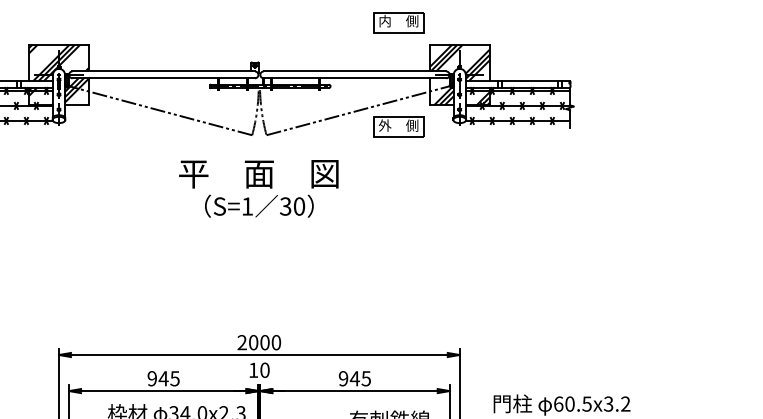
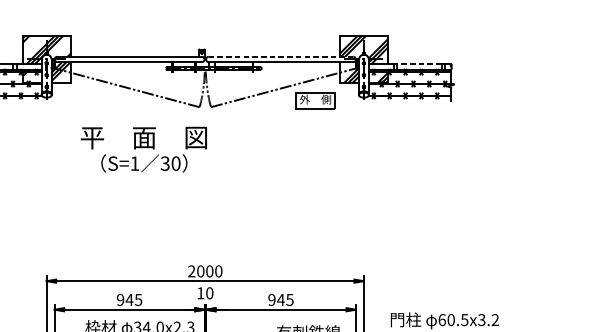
part: (398, 22) -> (315, 17), removed
line: (355, 71) -> (281, 56), solid -> dashed
line: (529, 80) -> (419, 63), solid -> dashed
text: (258, 188) -> (143, 149), moved

